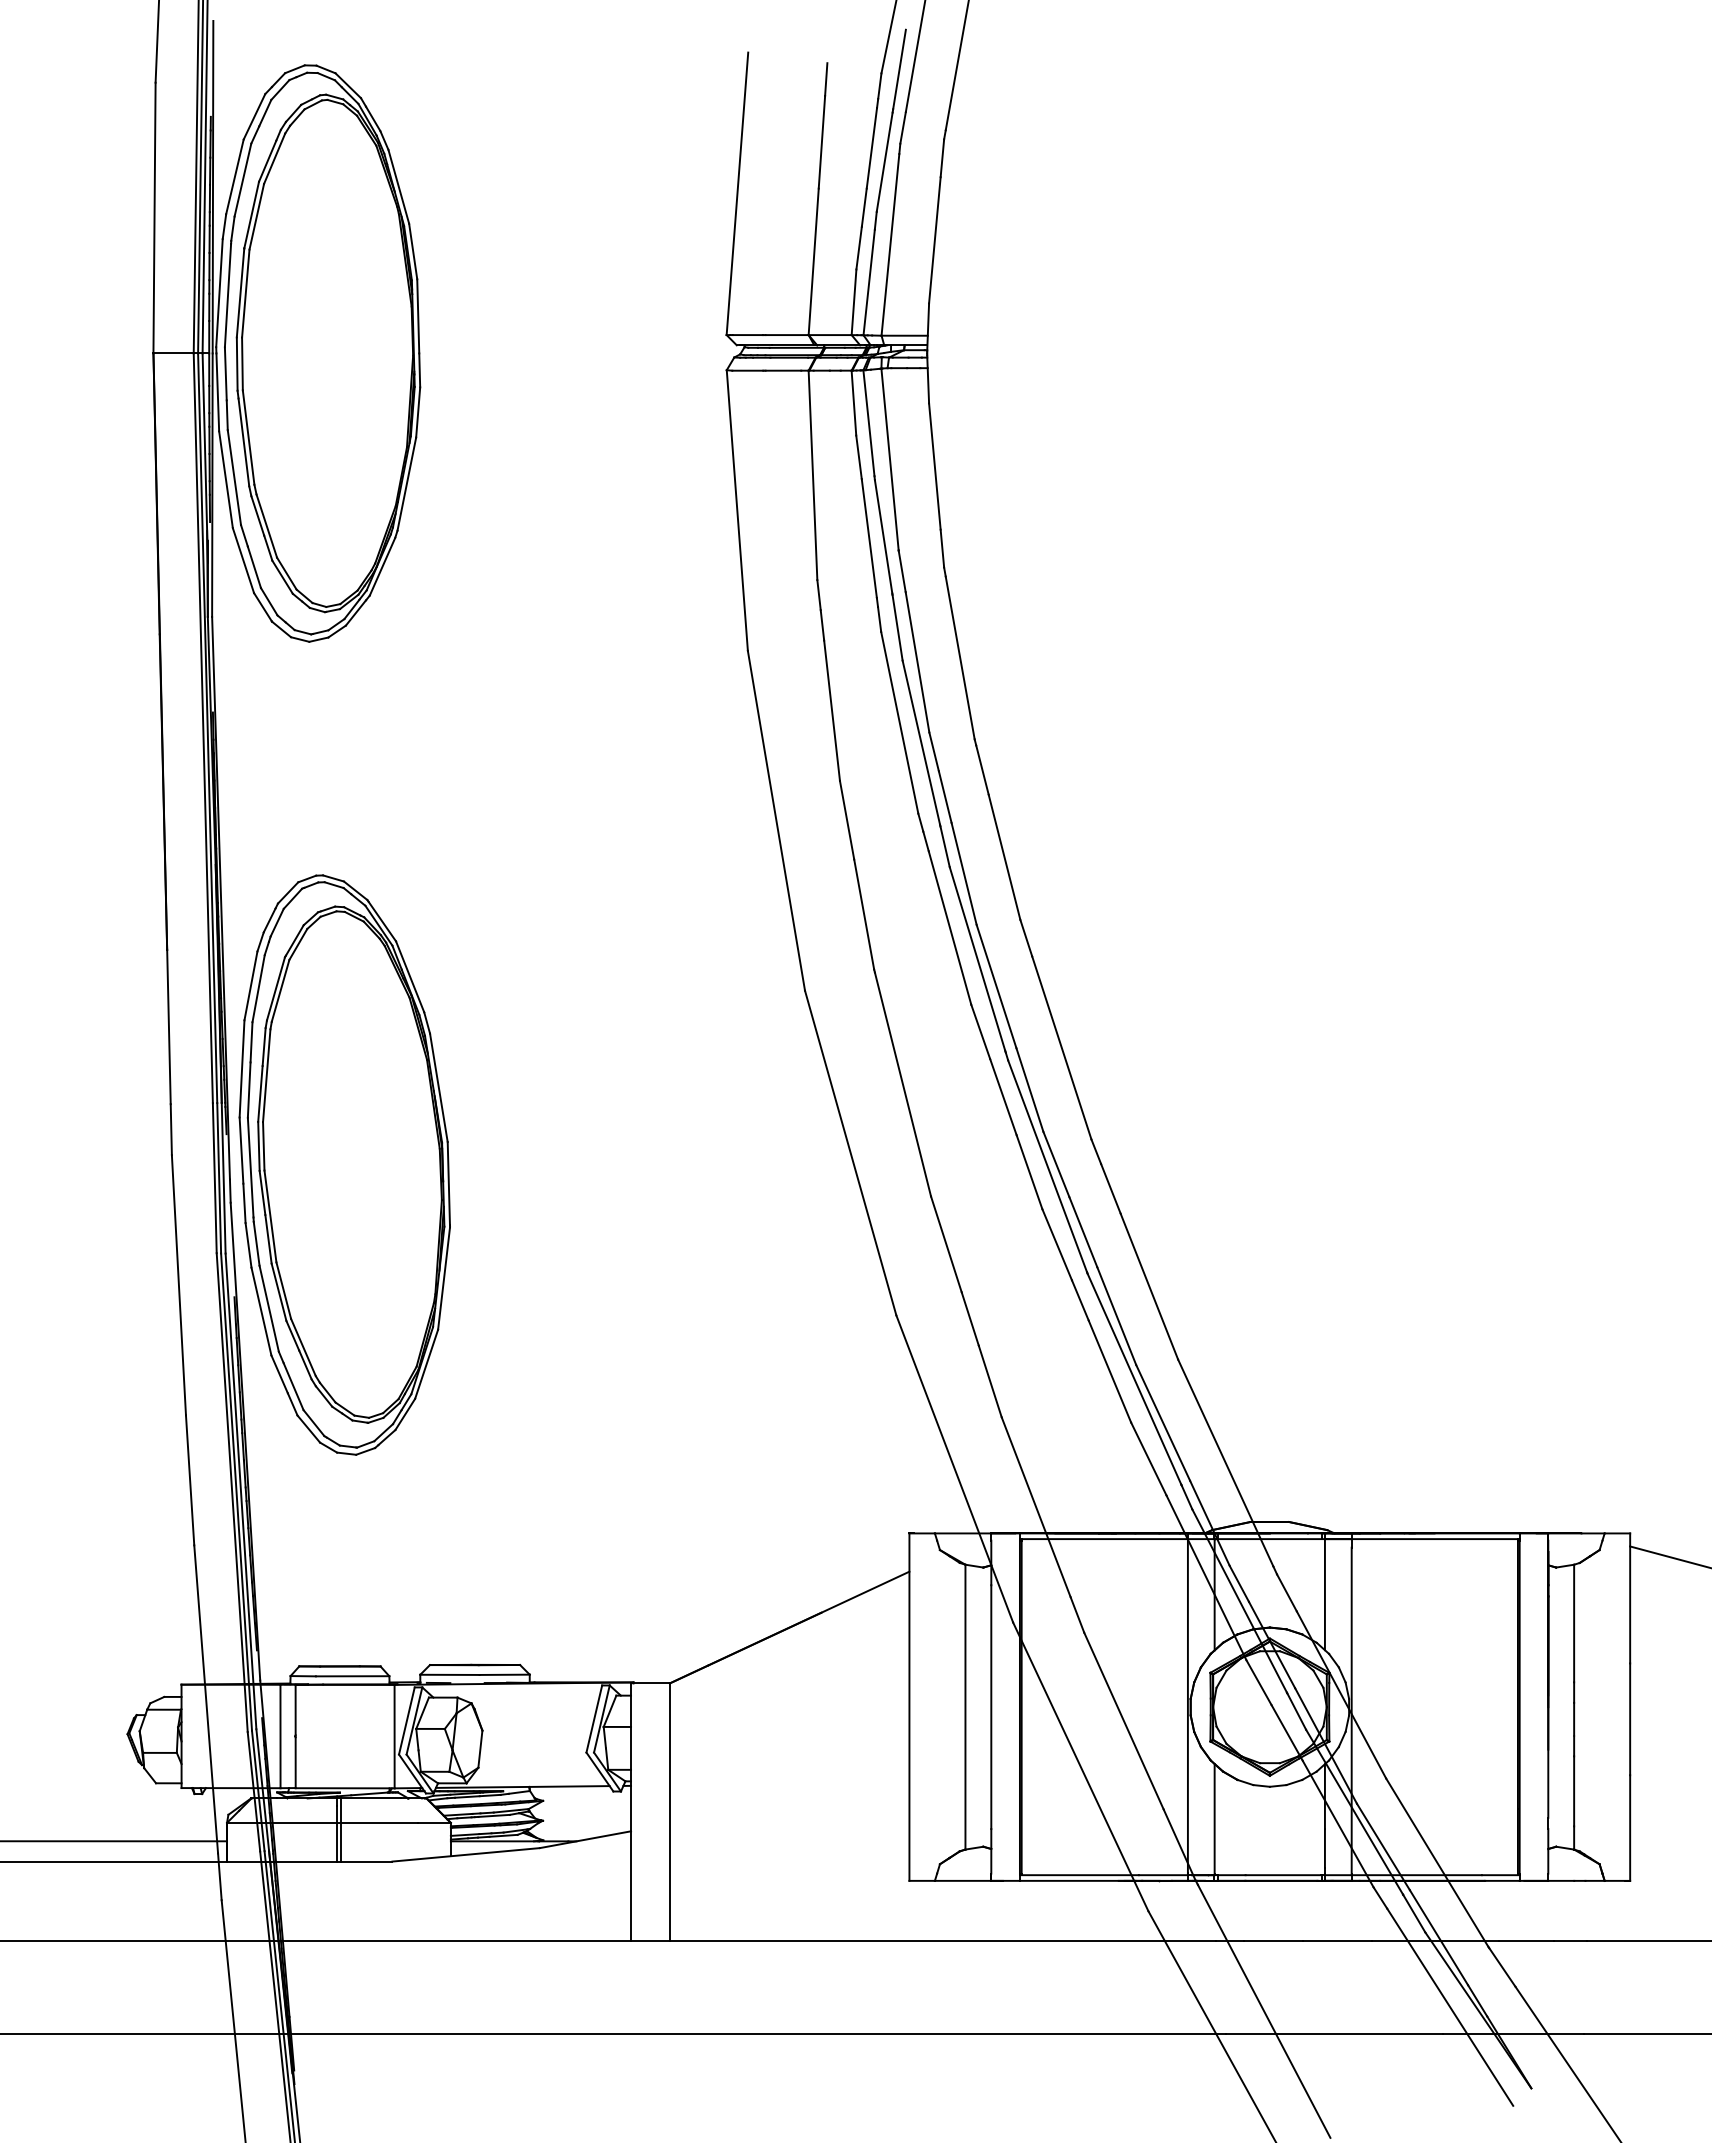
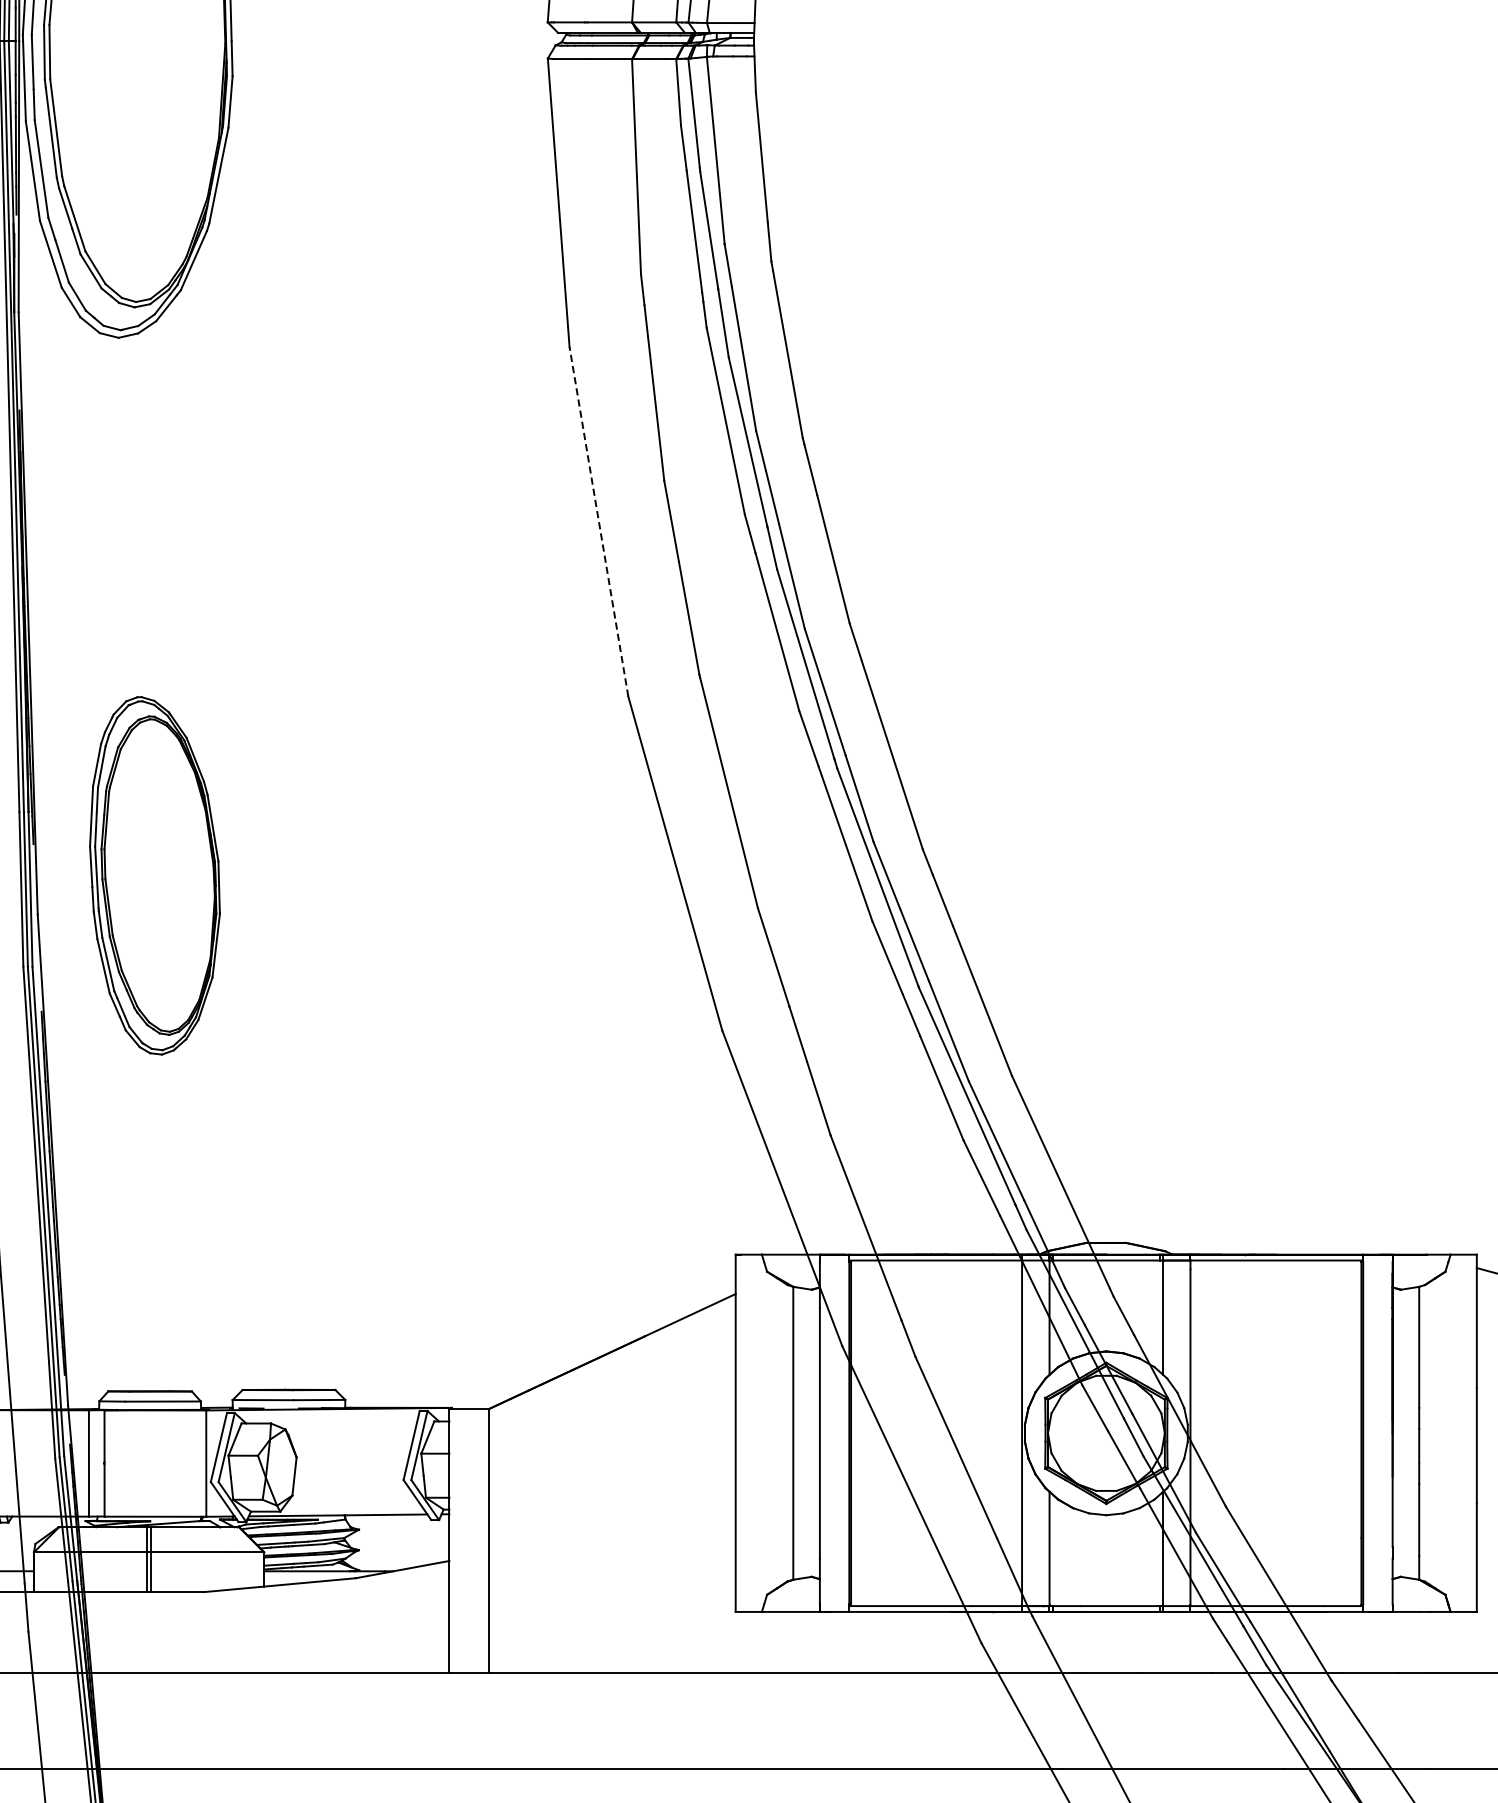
line: (776, 820) -> (599, 521), solid -> dashed
part: (344, 1164) -> (154, 875), size x0.6

